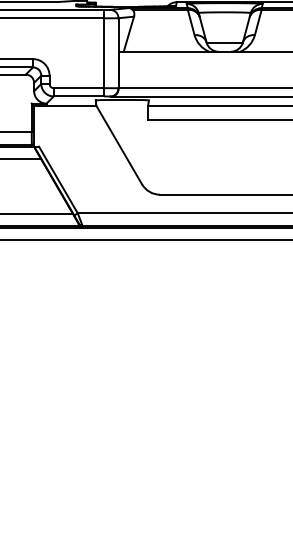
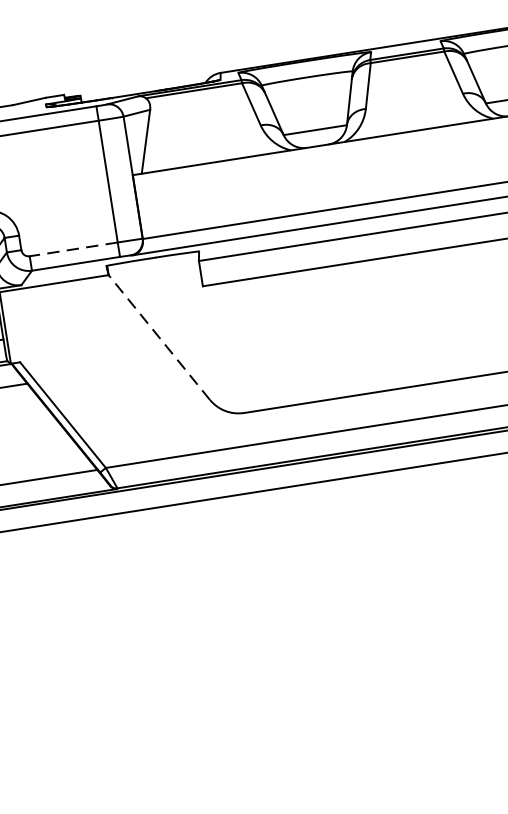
line: (78, 88) -> (72, 250), solid -> dashed
line: (119, 145) -> (159, 338), solid -> dashed

